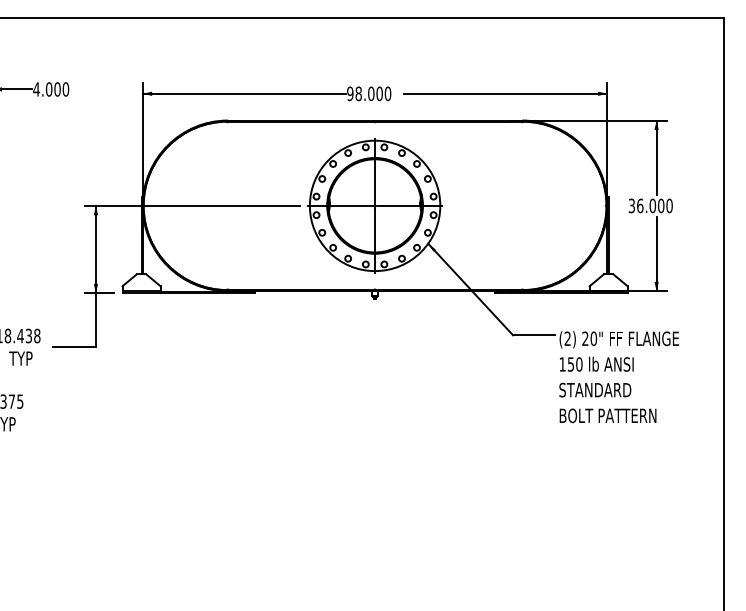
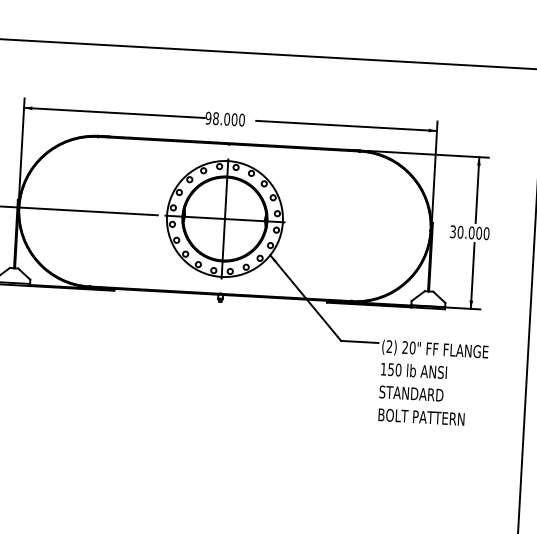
text: (640, 205) -> (460, 231), 36.000 -> 30.000

